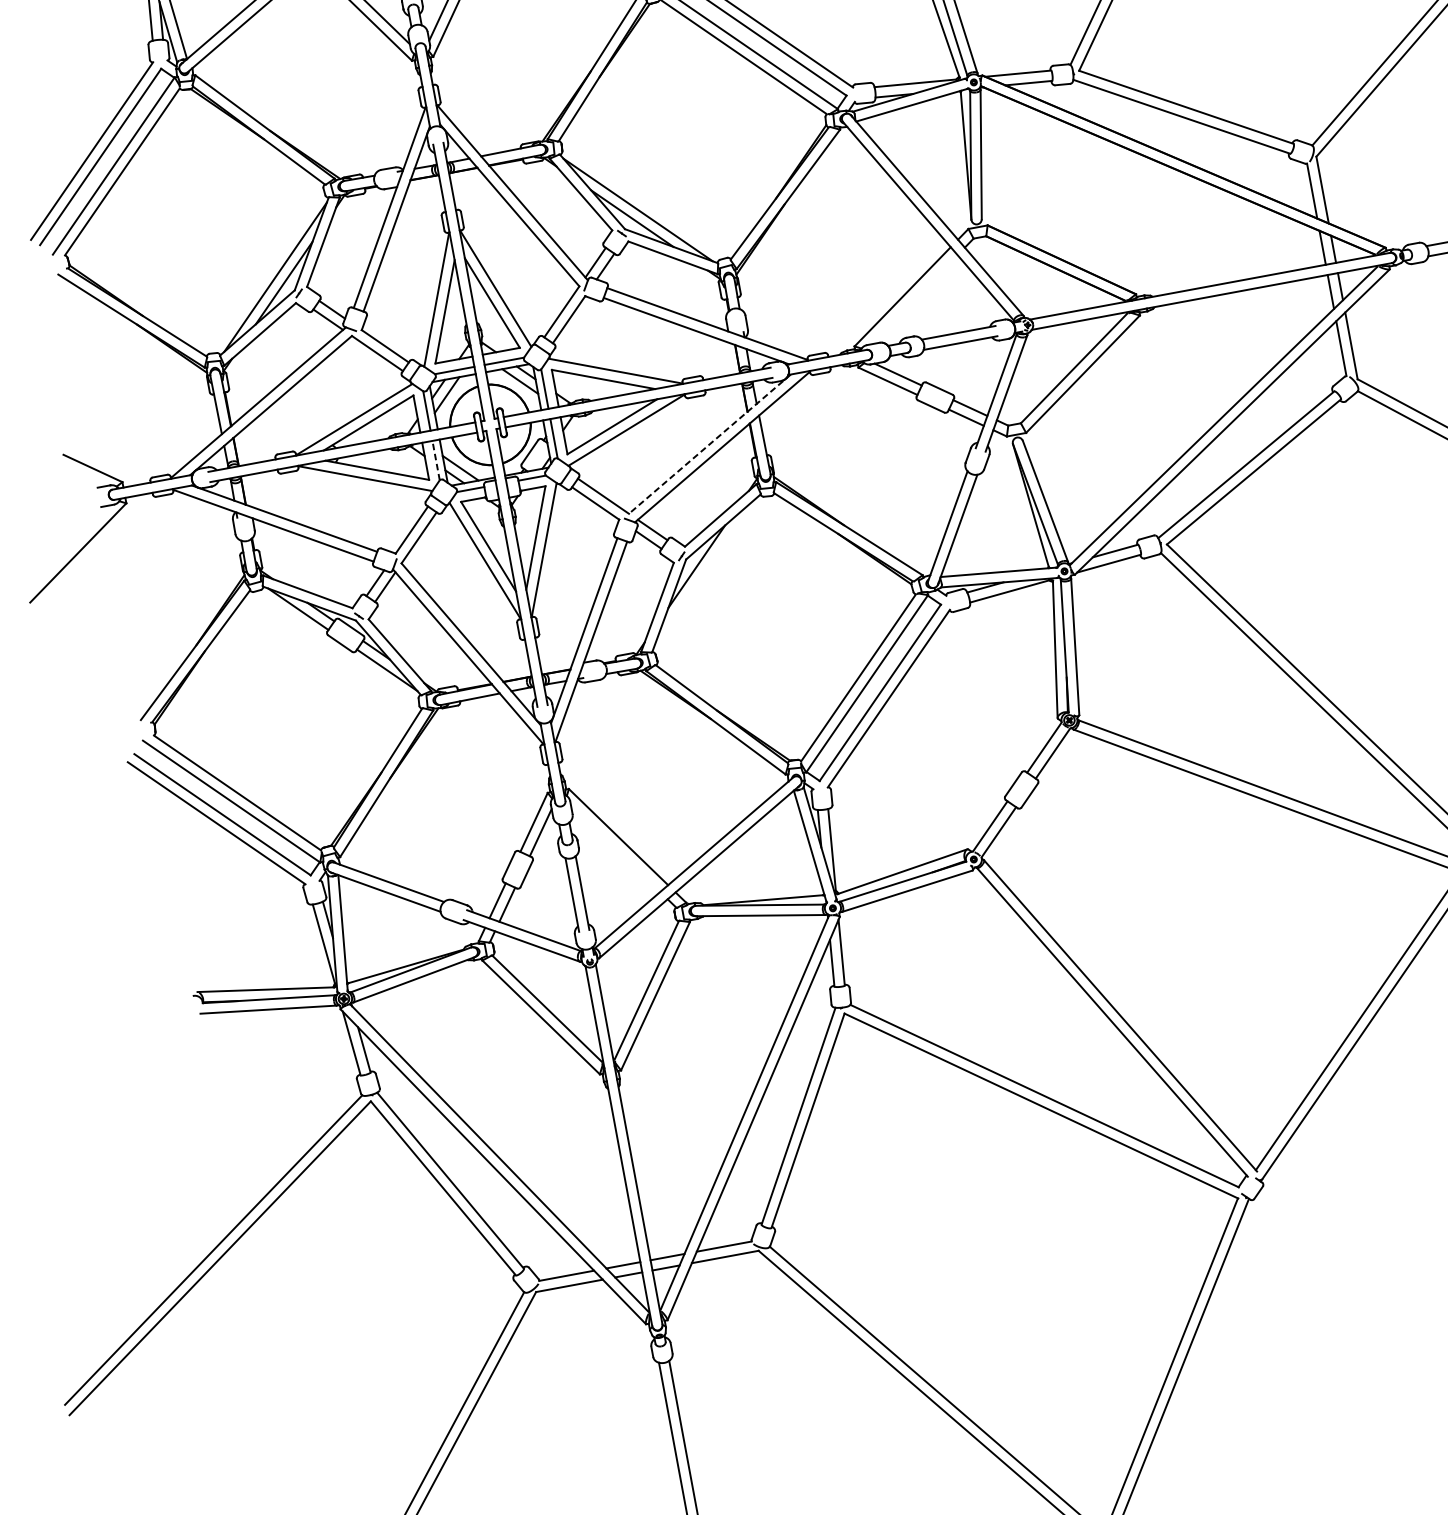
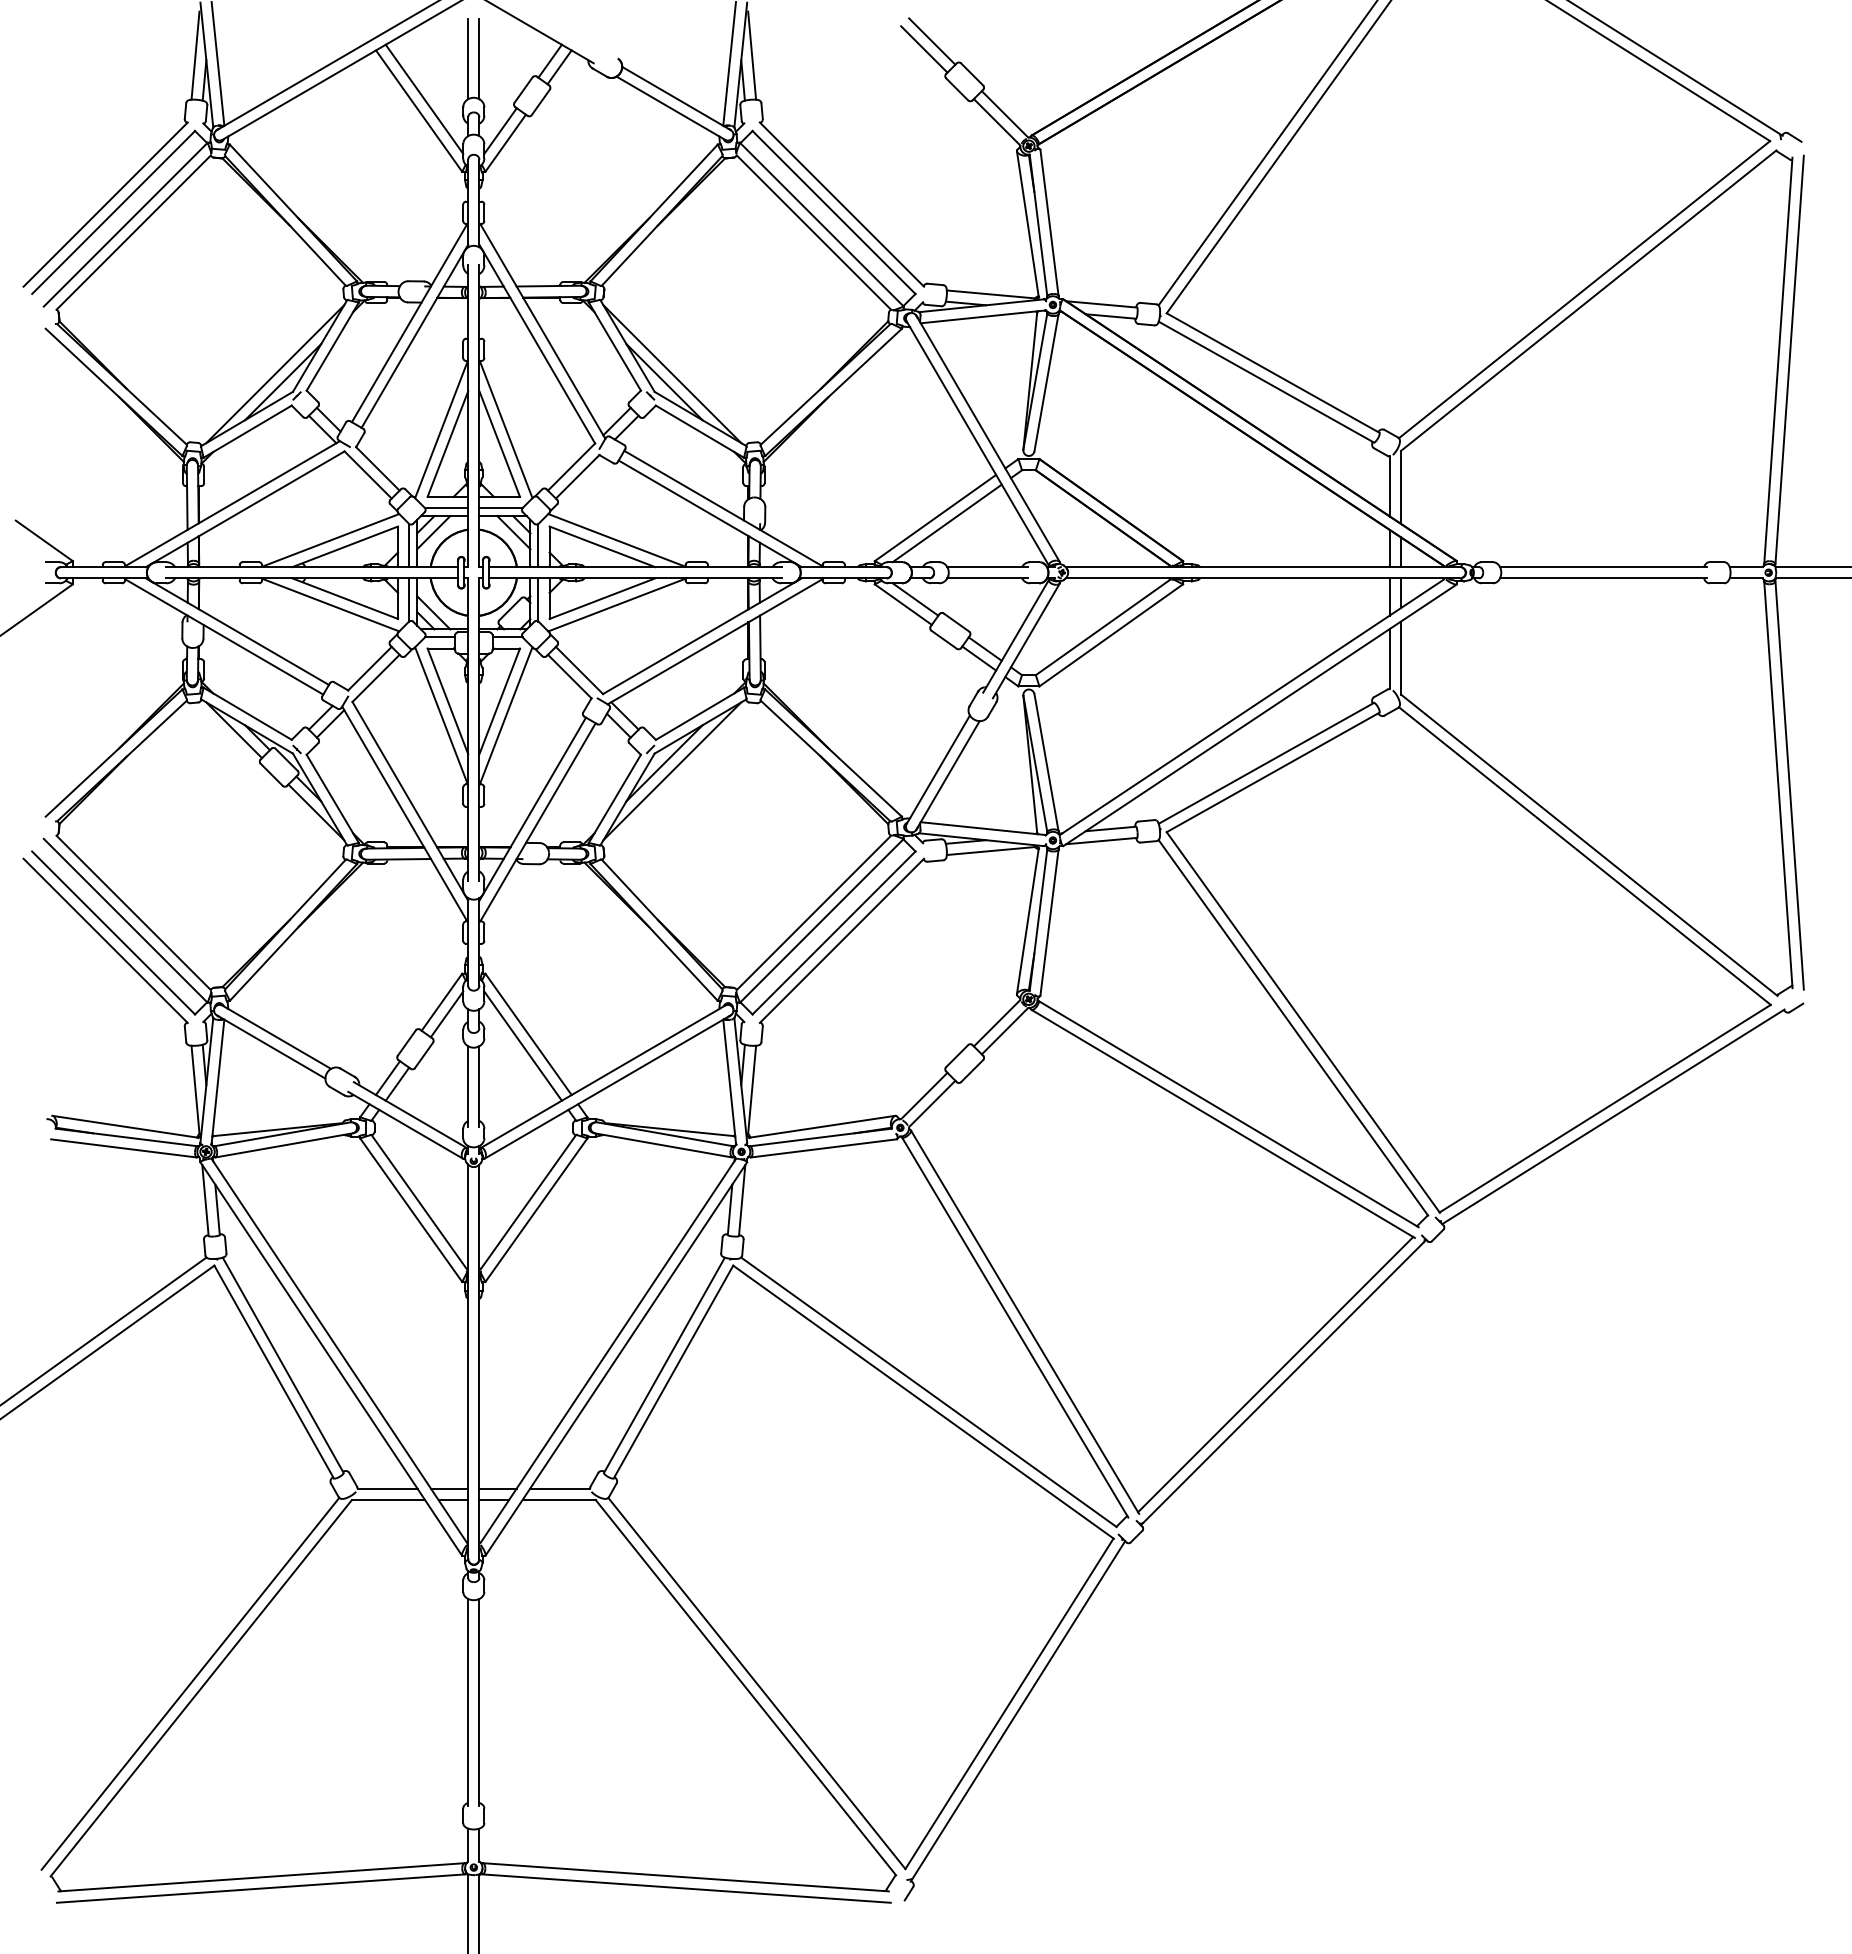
line: (913, 299) -> (946, 523), added
line: (710, 444) -> (702, 636), dashed -> solid
line: (436, 460) -> (409, 599), dashed -> solid
line: (705, 572) -> (672, 771), added
line: (614, 848) -> (522, 1045), added

